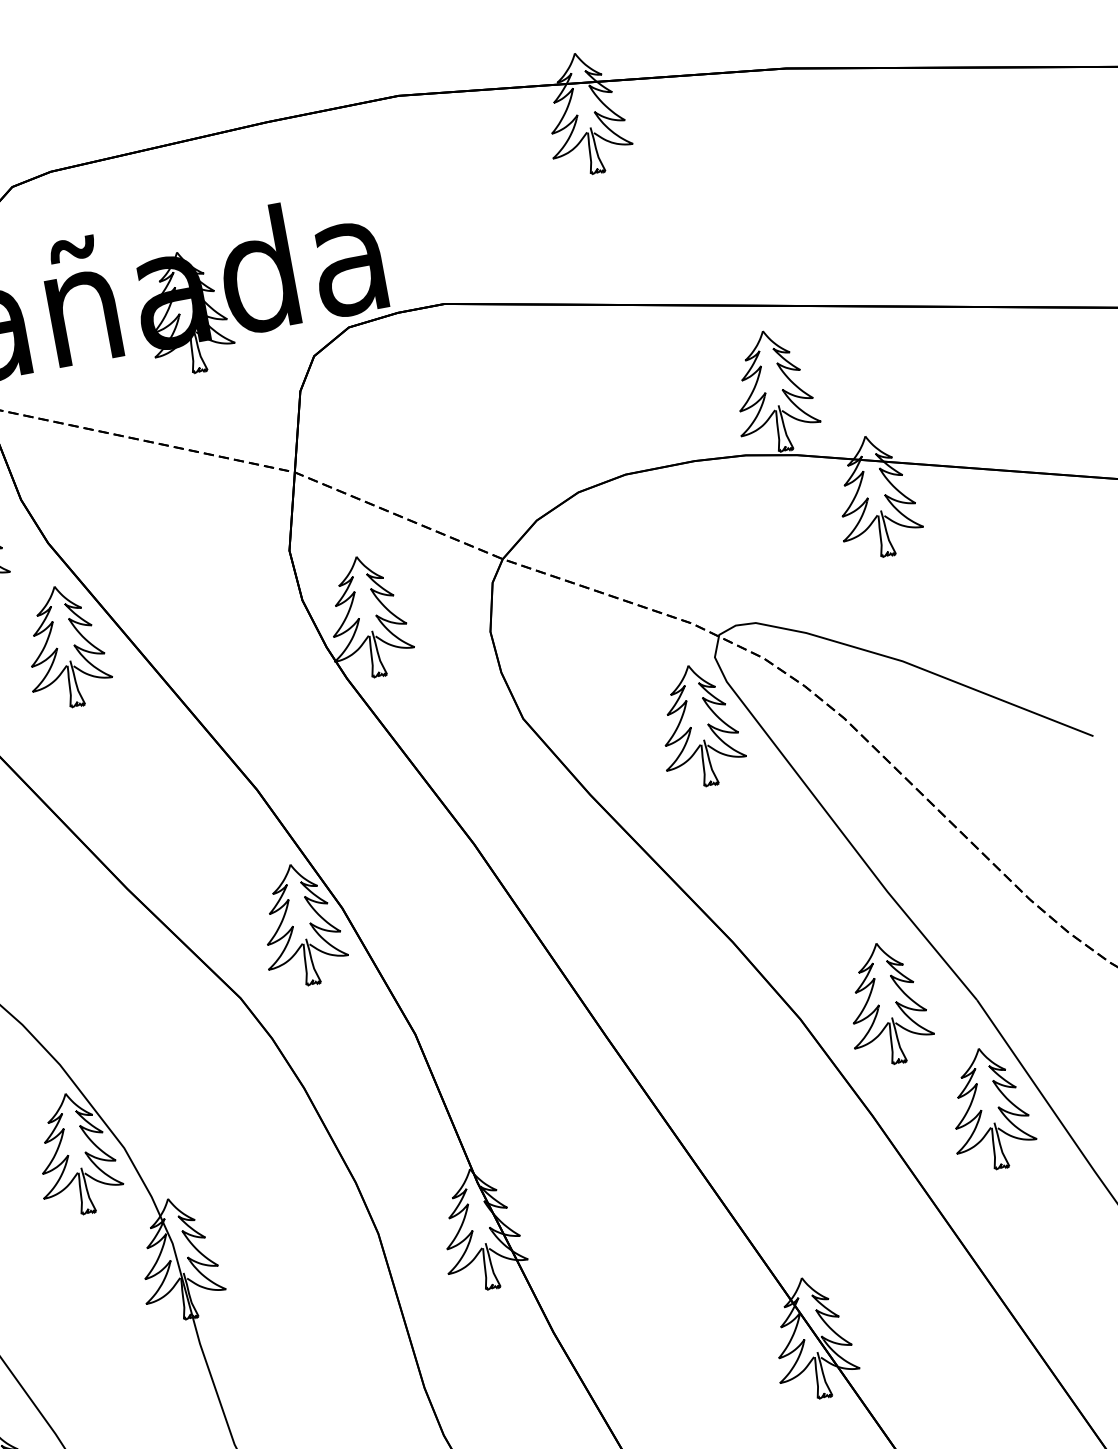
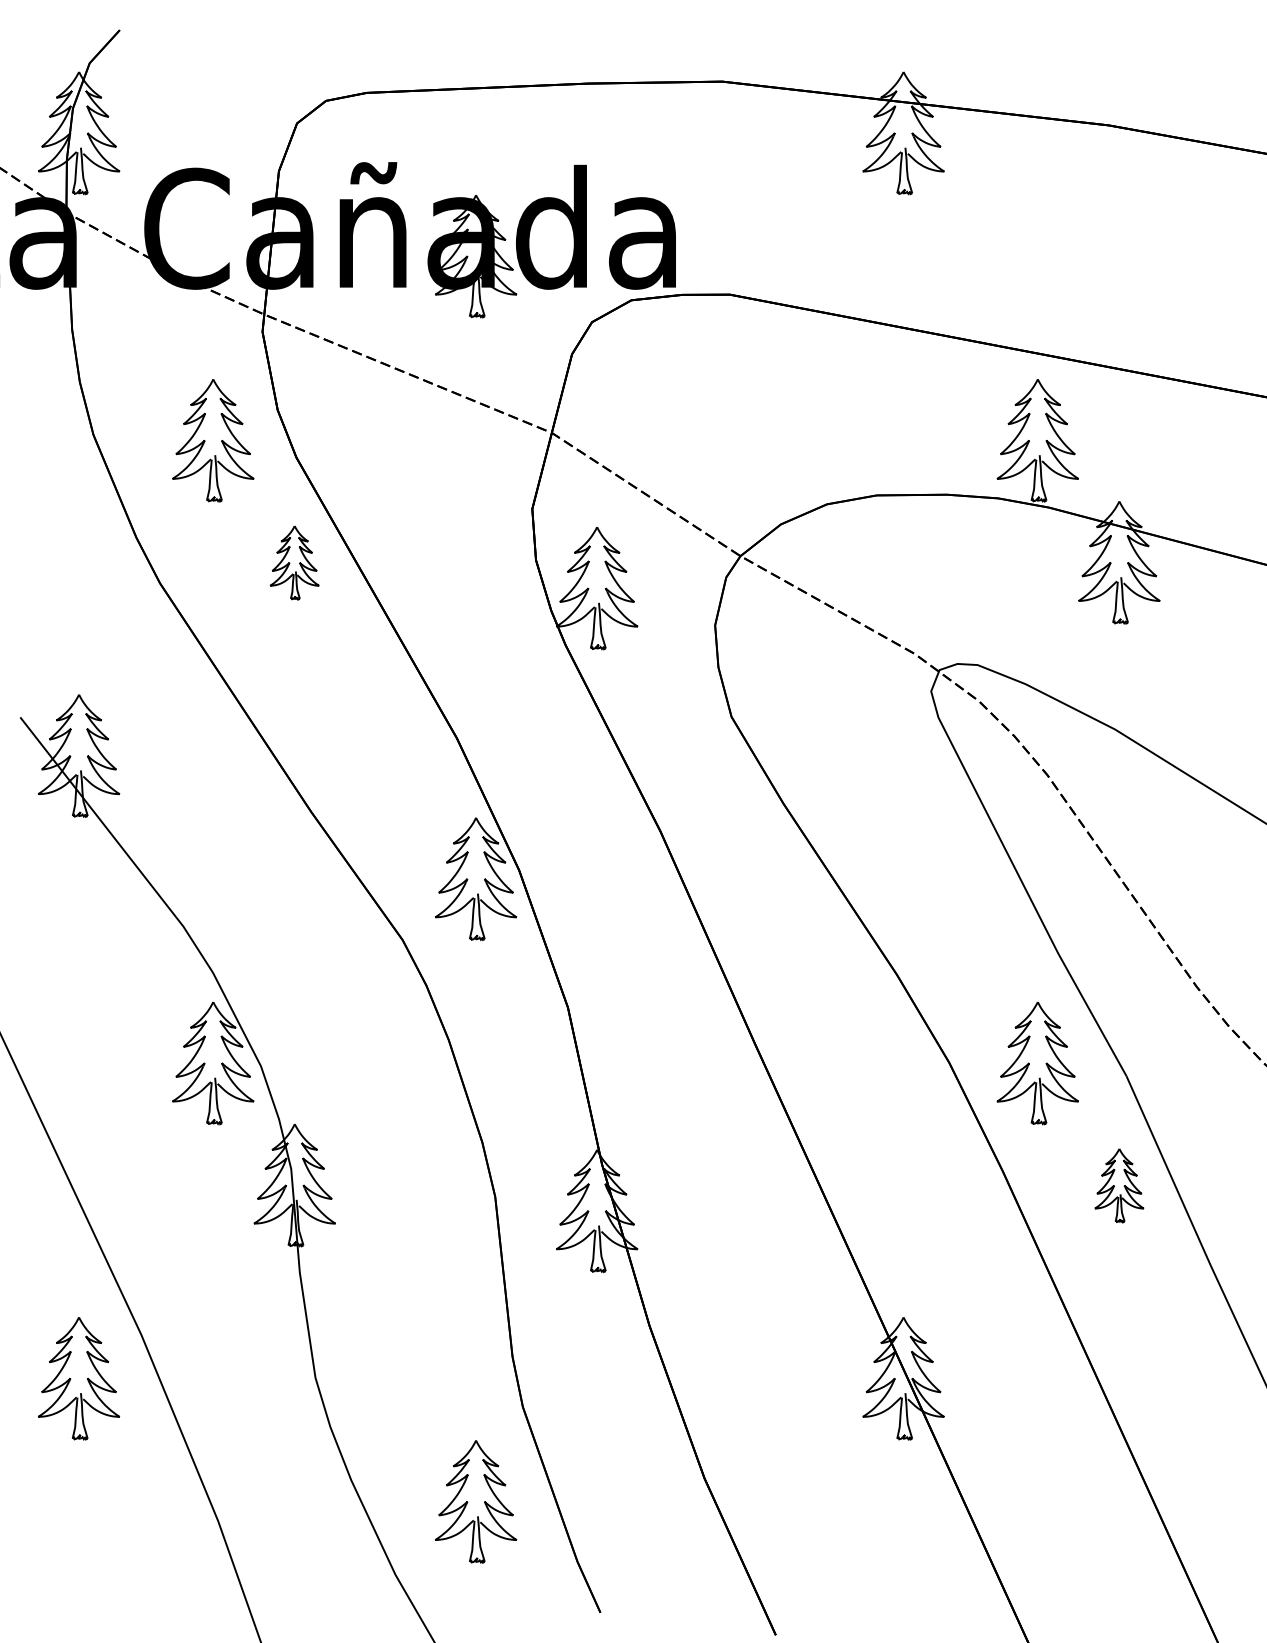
part: (65, 646) -> (294, 562), size x0.6
part: (699, 725) -> (903, 755), removed
part: (990, 1108) -> (1119, 1185), size x0.6

